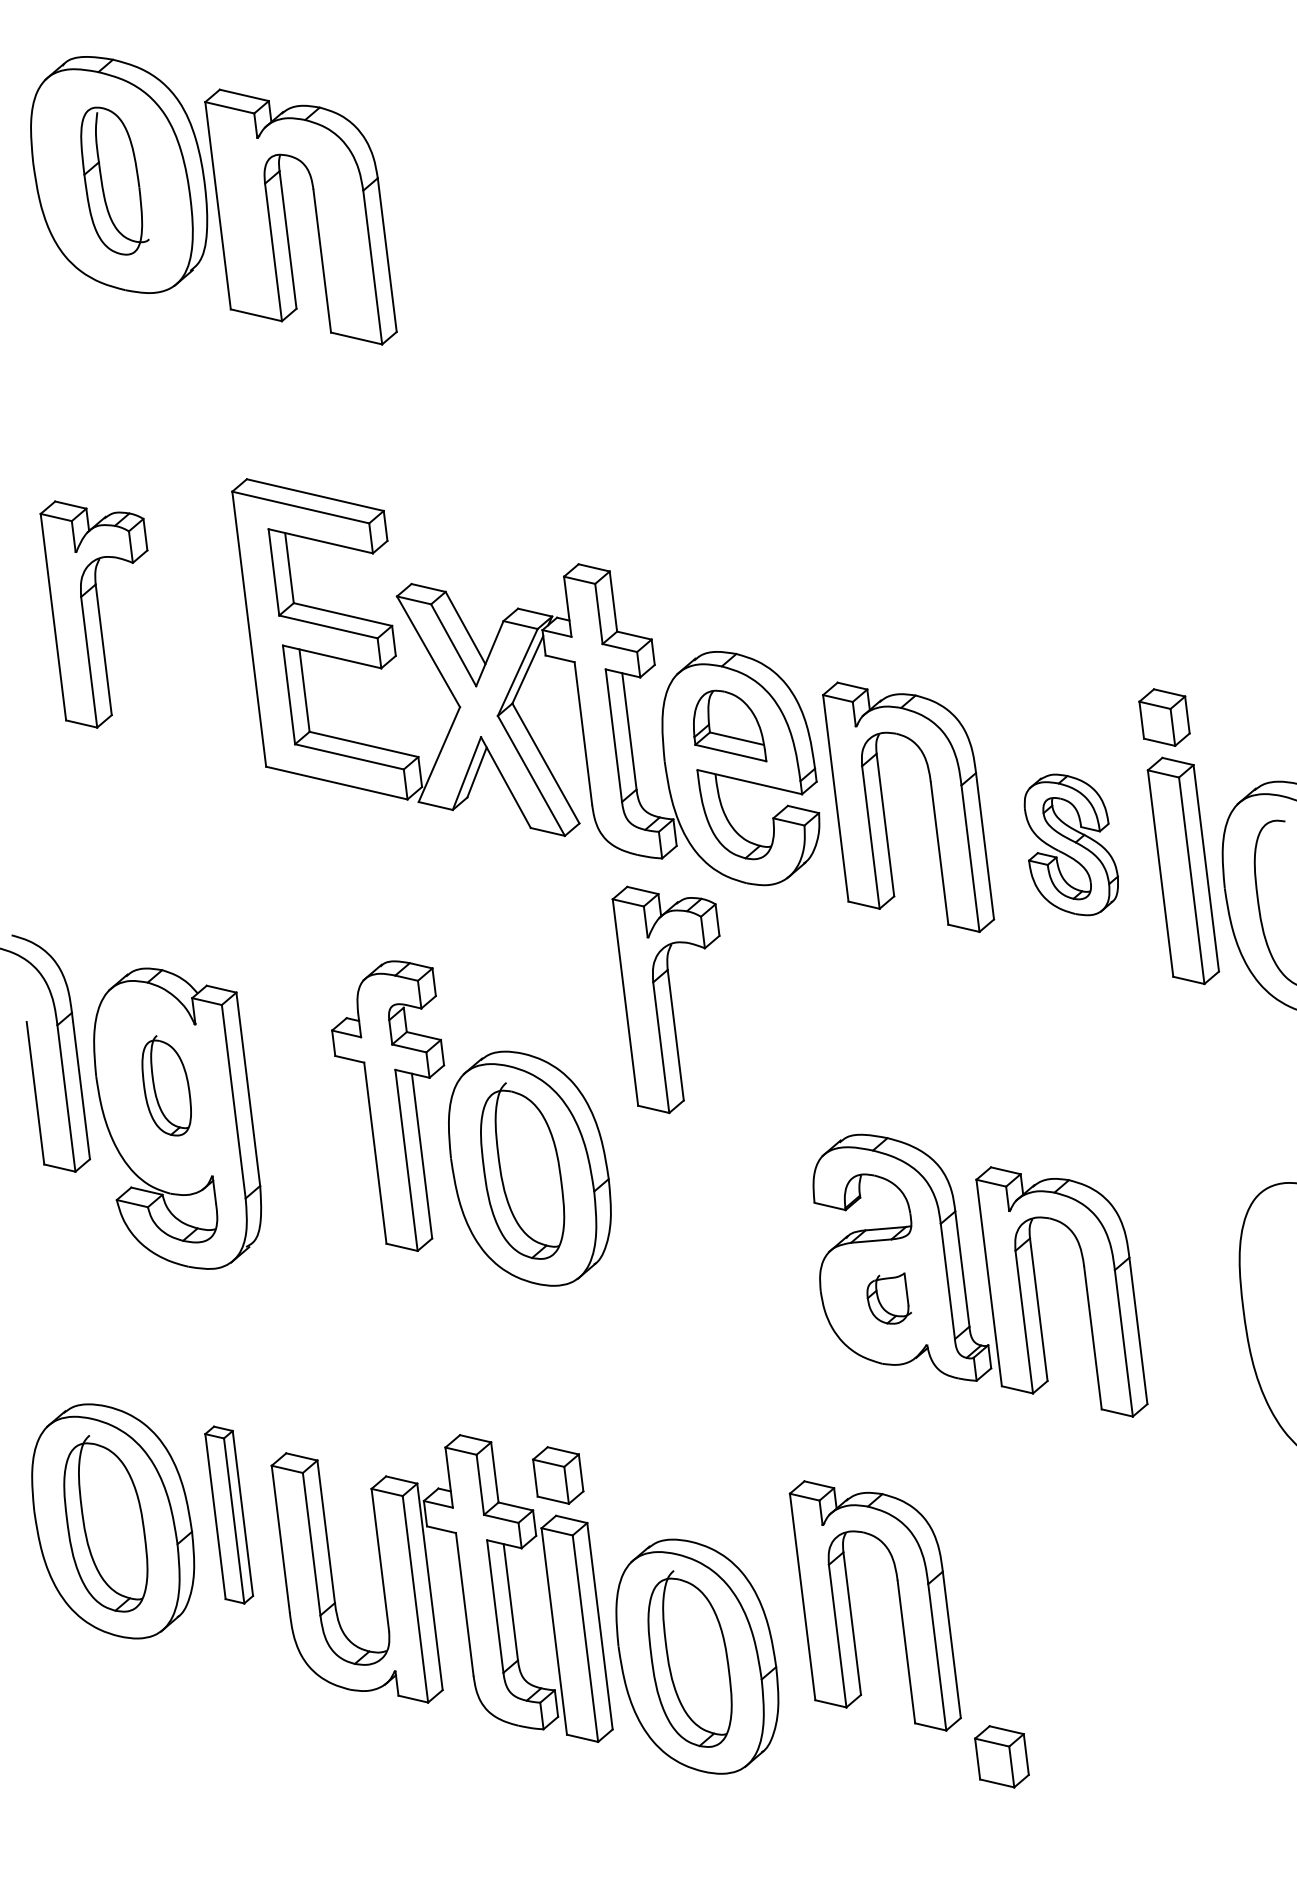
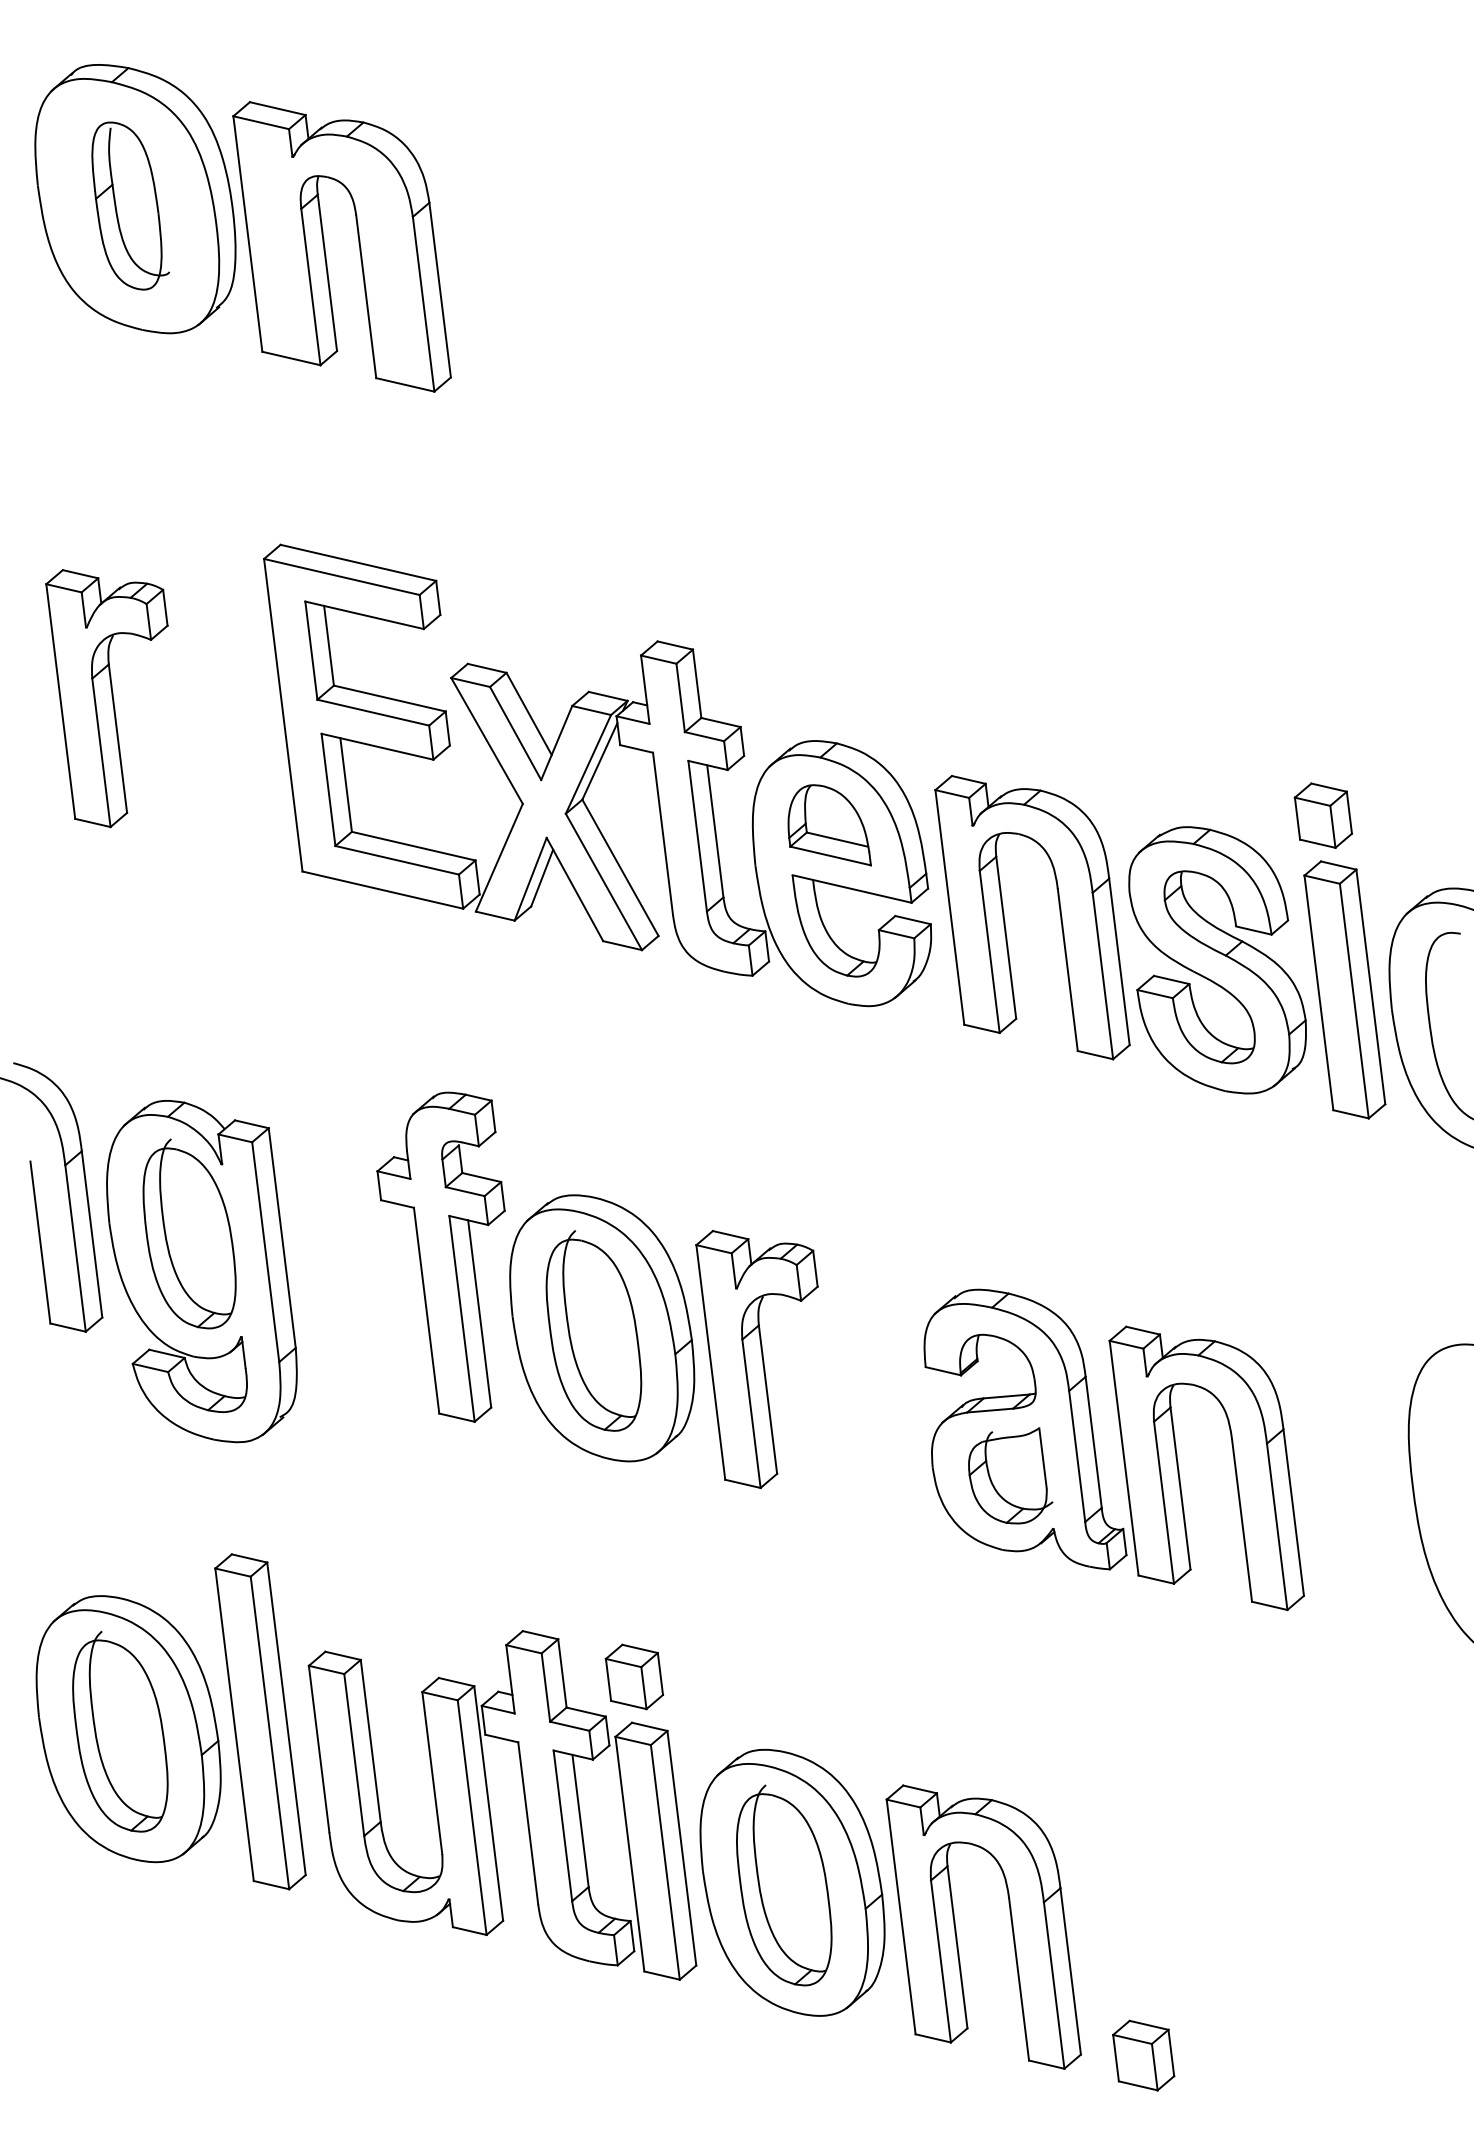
part: (1071, 845) -> (1217, 960), size x1.67
part: (665, 999) -> (756, 1359), moved
part: (166, 1085) -> (189, 1233), size x1.67
part: (889, 1298) -> (1010, 1475), size x1.67
part: (229, 1514) -> (260, 1721), size x1.67
part: (851, 1607) -> (956, 1928), moved
part: (1001, 1756) -> (1143, 2055), moved

